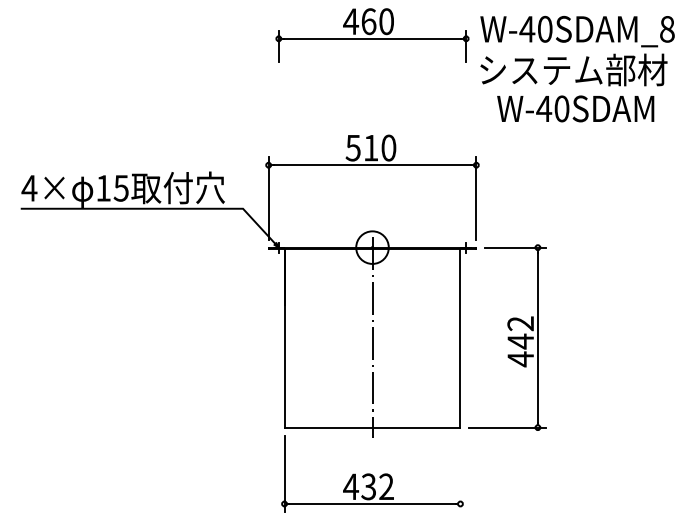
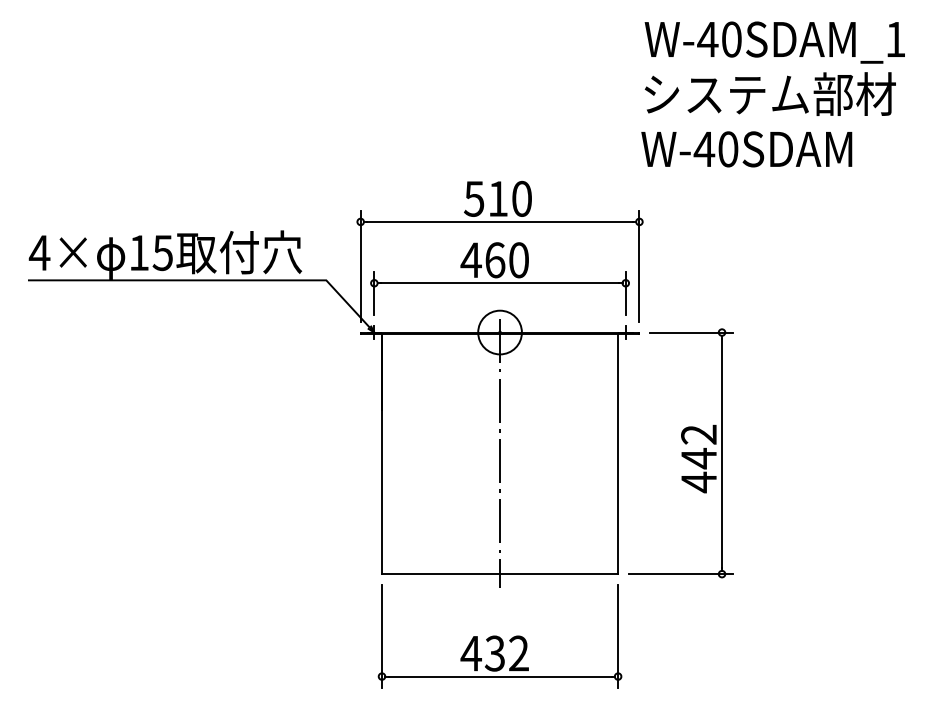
text: (667, 29) -> (895, 39), W-40SDAM_8 -> W-40SDAM_1
part: (372, 35) -> (499, 278), moved
text: (575, 109) -> (746, 149), moved
line: (460, 474) -> (618, 636), added

